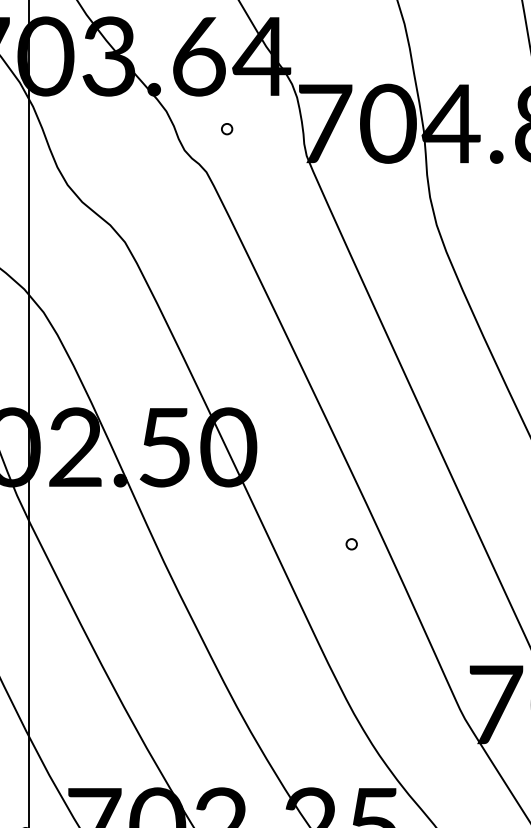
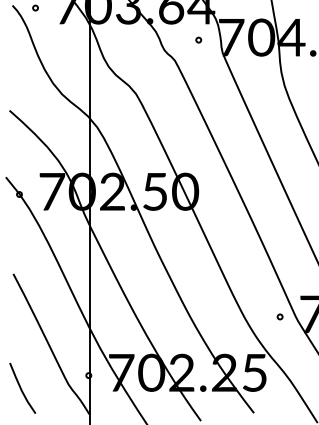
circle: (226, 127) -> (198, 39), moved
circle: (350, 543) -> (279, 316), moved

